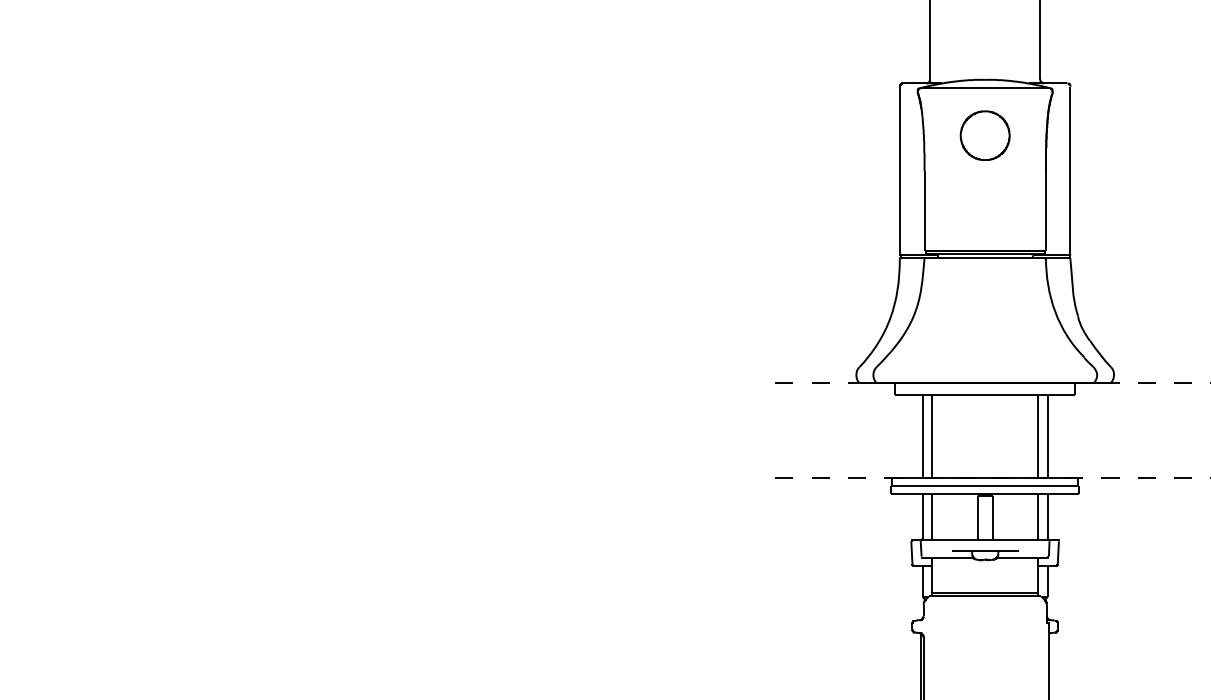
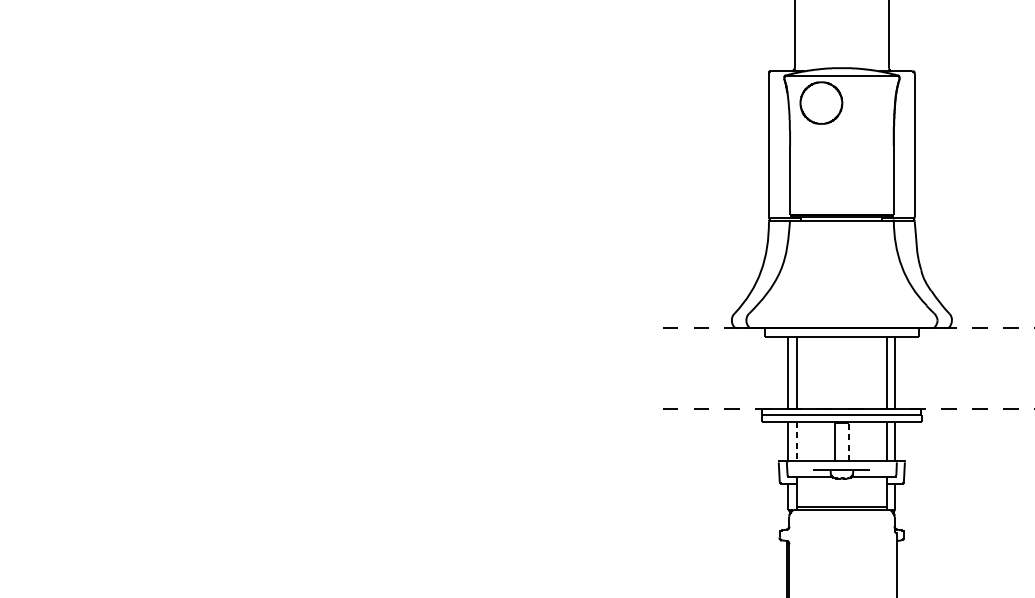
part: (984, 135) -> (820, 102), moved
line: (932, 516) -> (796, 441), solid -> dashed
line: (992, 517) -> (848, 442), solid -> dashed

